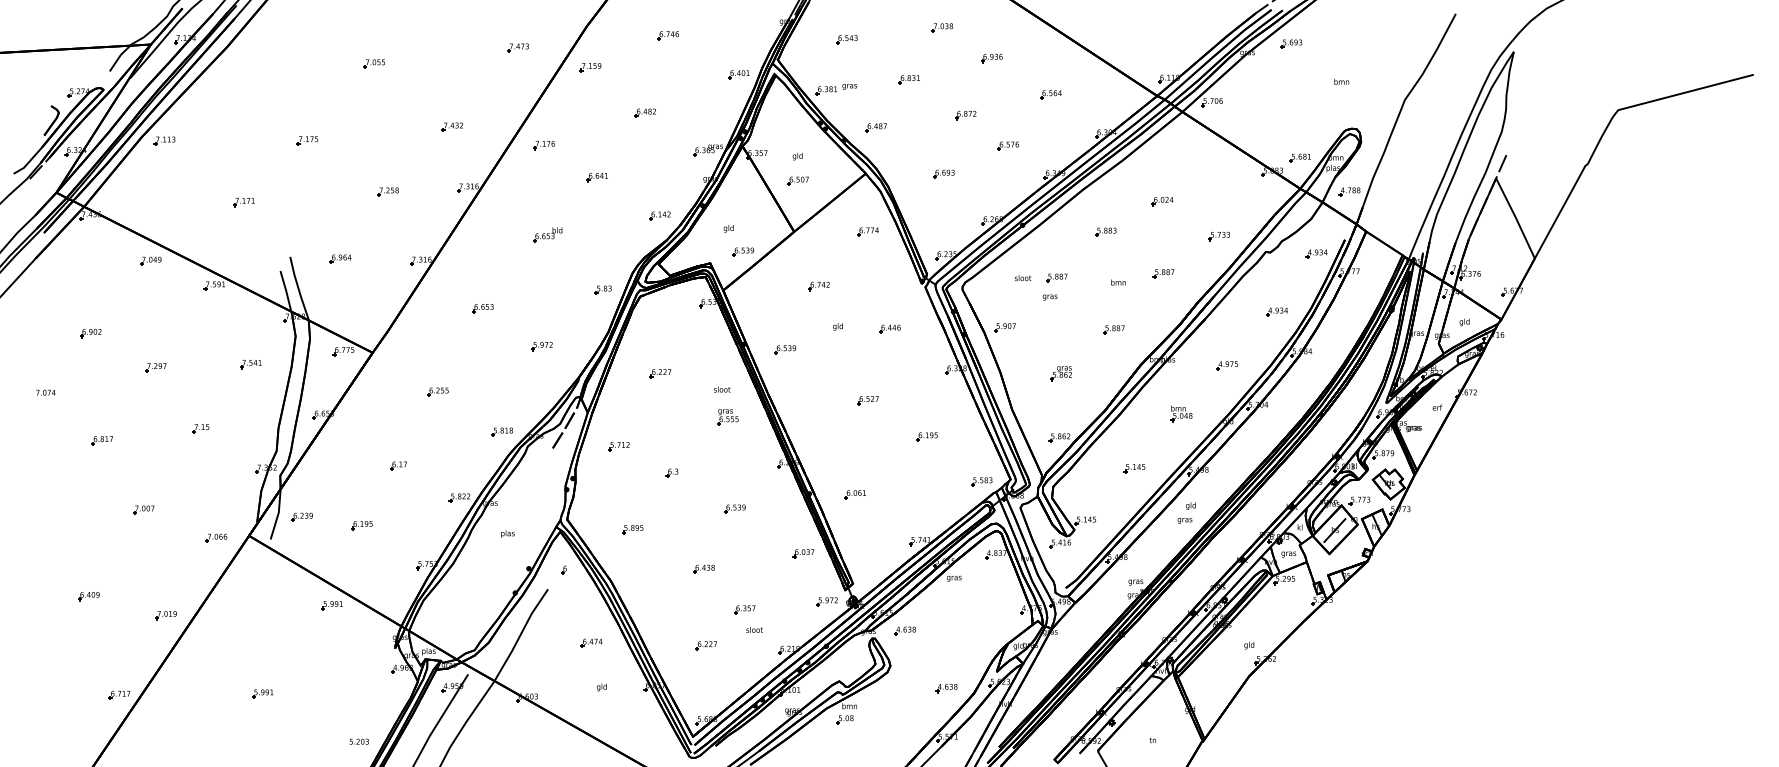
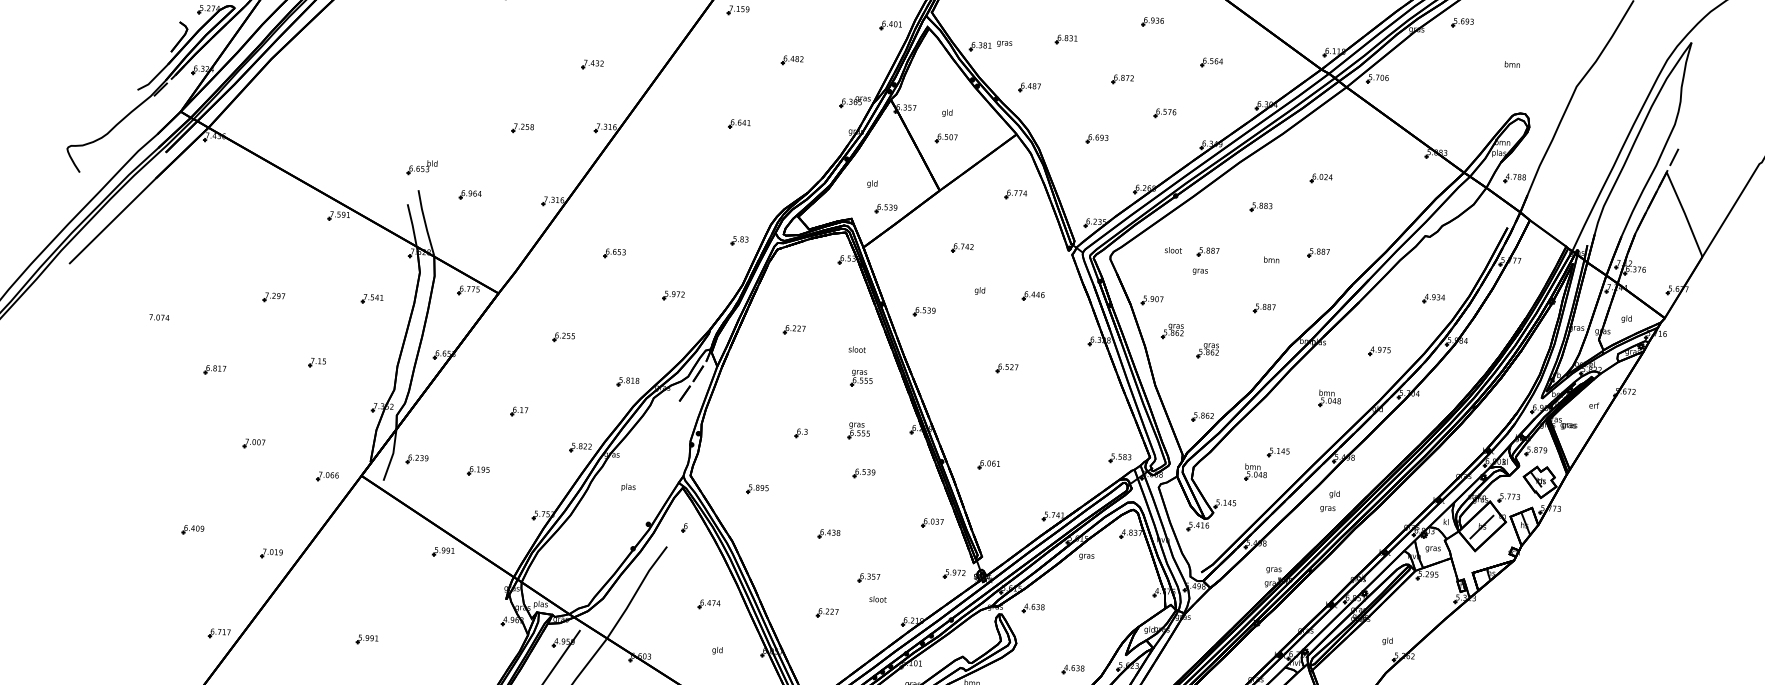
part: (164, 140) -> (294, 63), removed
part: (307, 140) -> (442, 71), removed
part: (543, 145) -> (685, 88), removed
part: (1299, 157) -> (1464, 140), removed
part: (243, 202) -> (373, 131), removed
part: (659, 215) -> (801, 166), removed
part: (547, 234) -> (422, 167), moved
part: (1218, 236) -> (1377, 217), removed
part: (1316, 253) -> (1477, 240), removed
part: (150, 260) -> (274, 186), removed
part: (90, 333) -> (208, 258), removed
part: (1025, 356) -> (1171, 331), added
part: (926, 436) -> (1065, 408), removed
part: (618, 446) -> (747, 402), removed
part: (727, 468) -> (858, 431), added
part: (1113, 488) -> (1255, 472), added

